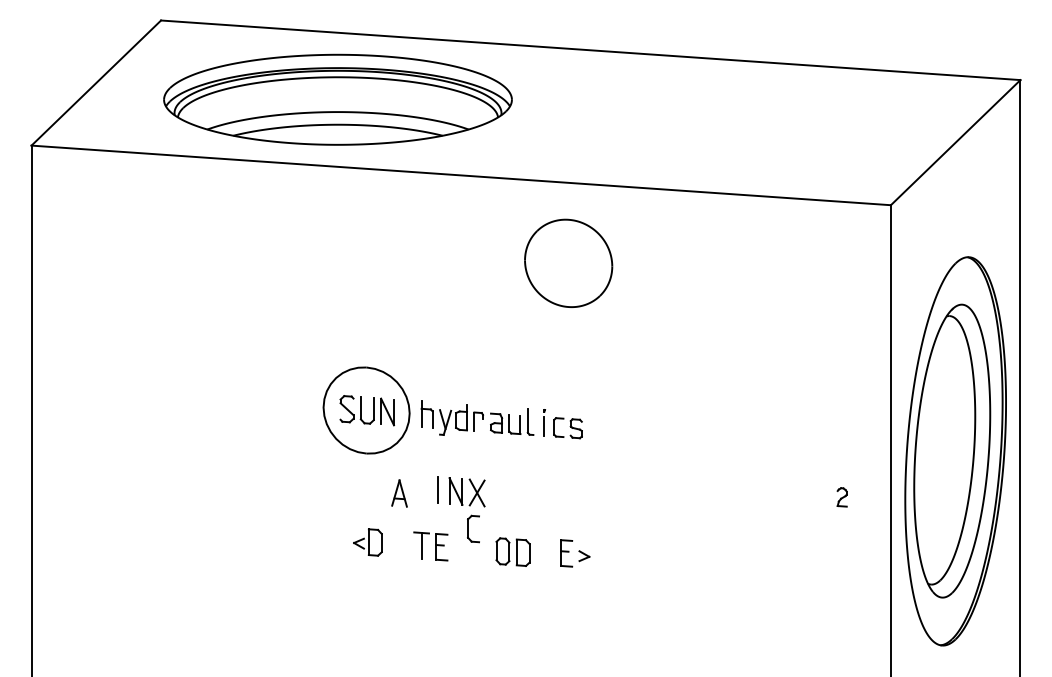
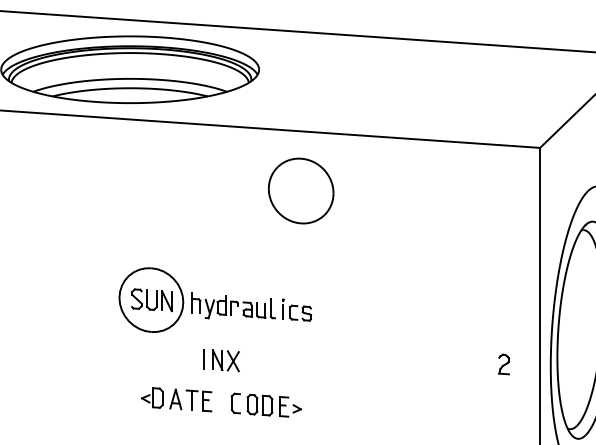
part: (399, 493) -> (175, 399), moved
part: (841, 497) -> (503, 364), size x1.43
part: (473, 528) -> (235, 403), moved
part: (575, 553) -> (290, 406), moved

